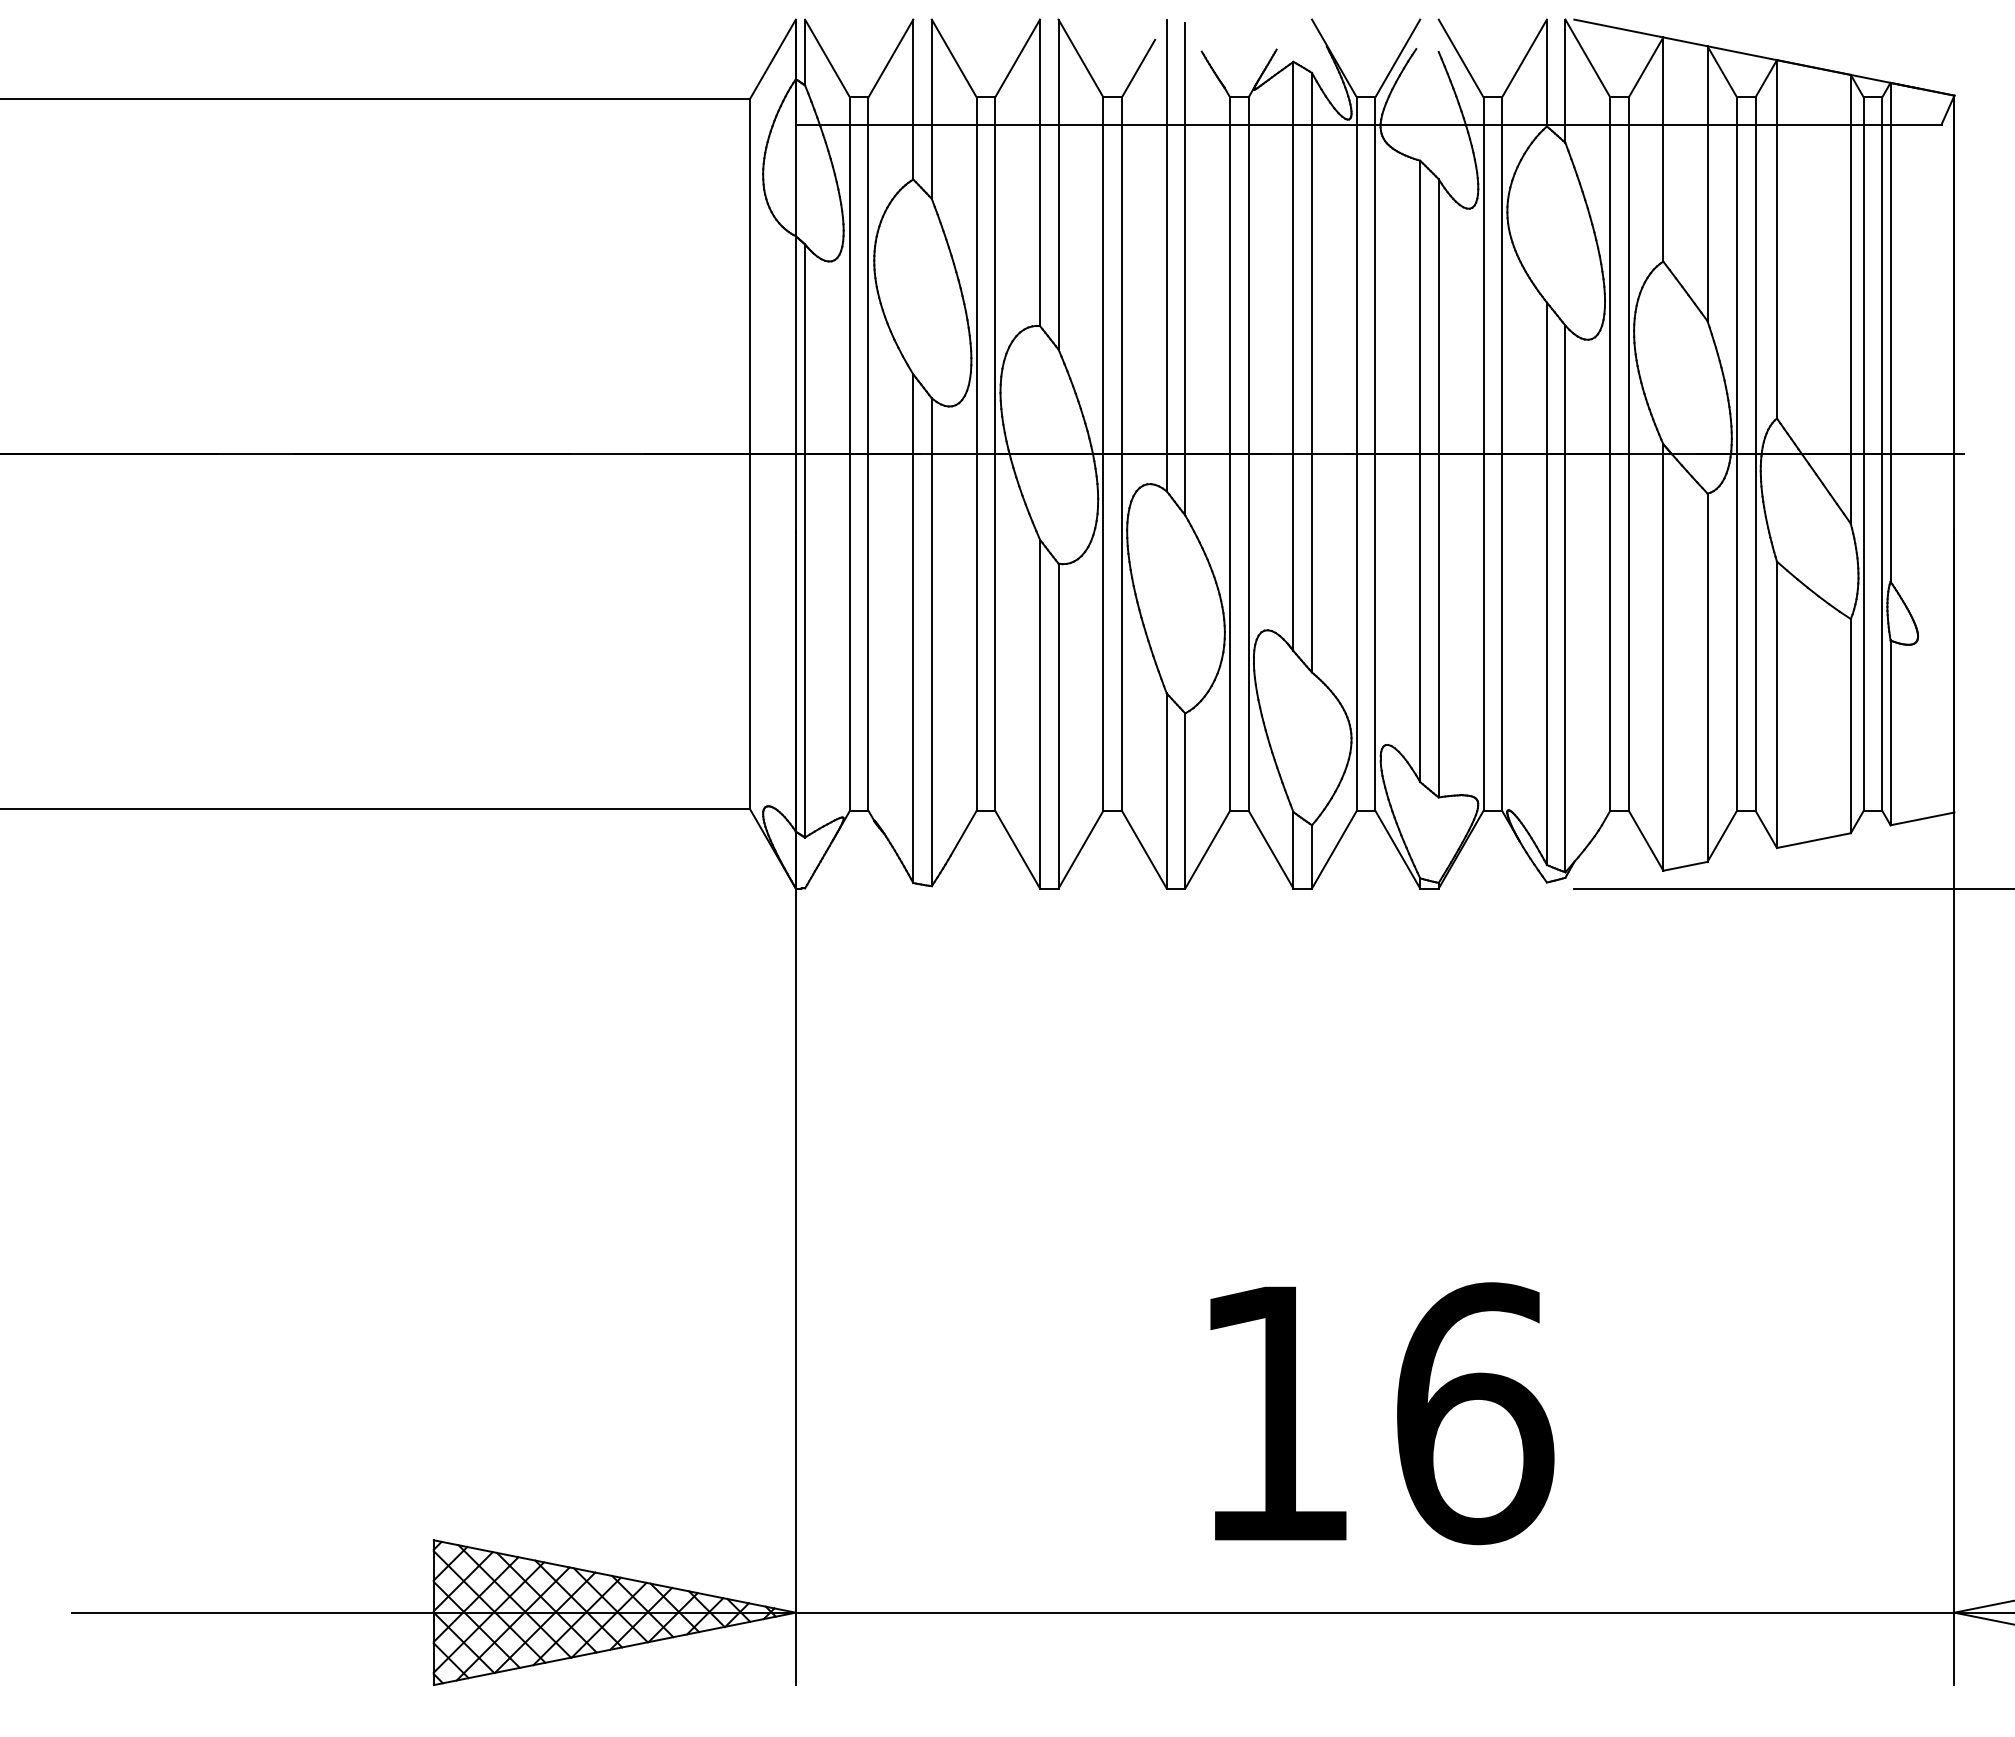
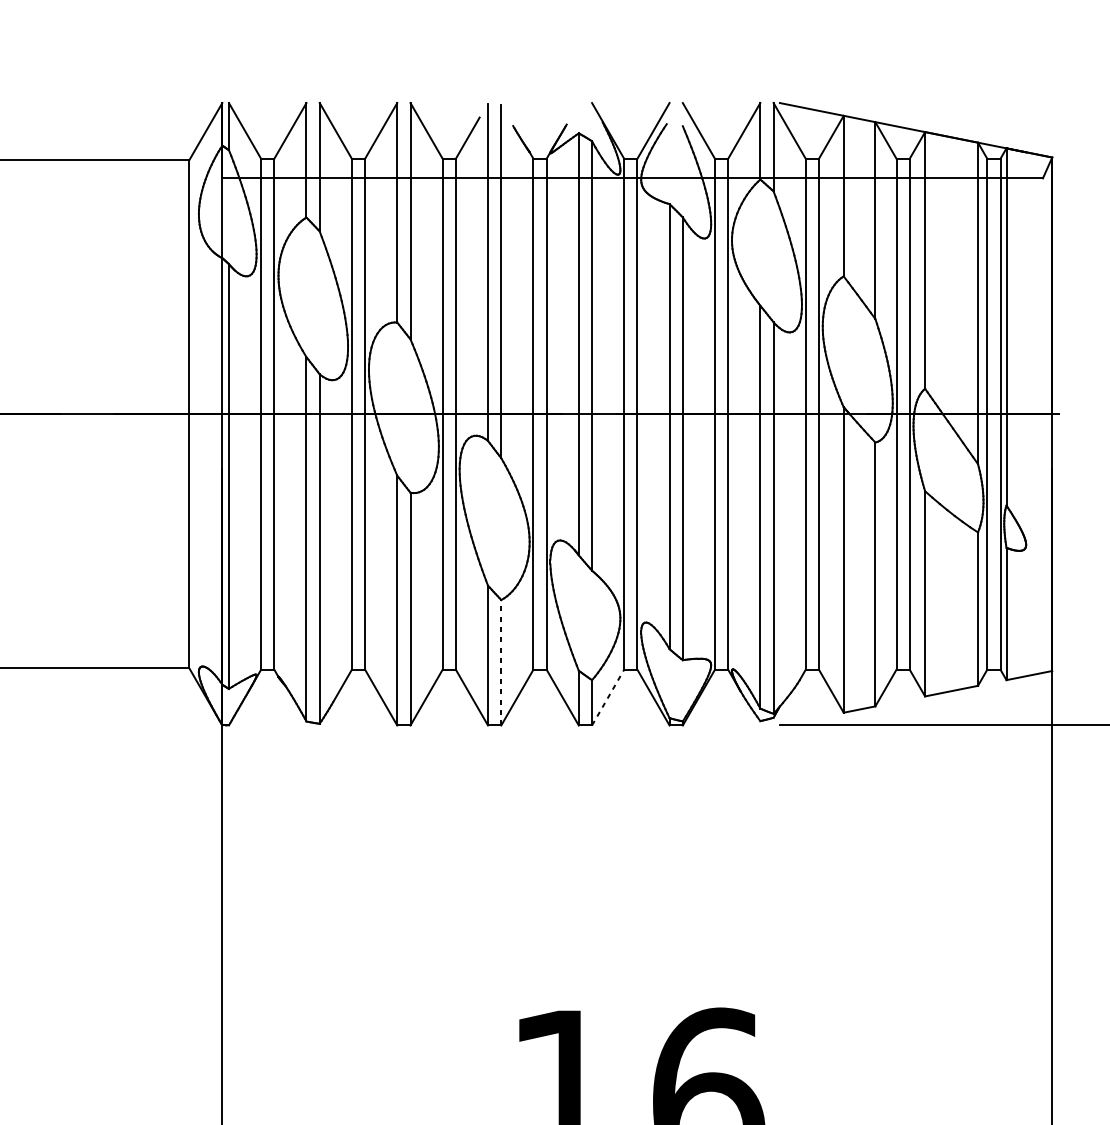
line: (1185, 800) -> (501, 662), solid -> dashed
line: (1334, 849) -> (608, 697), solid -> dashed

